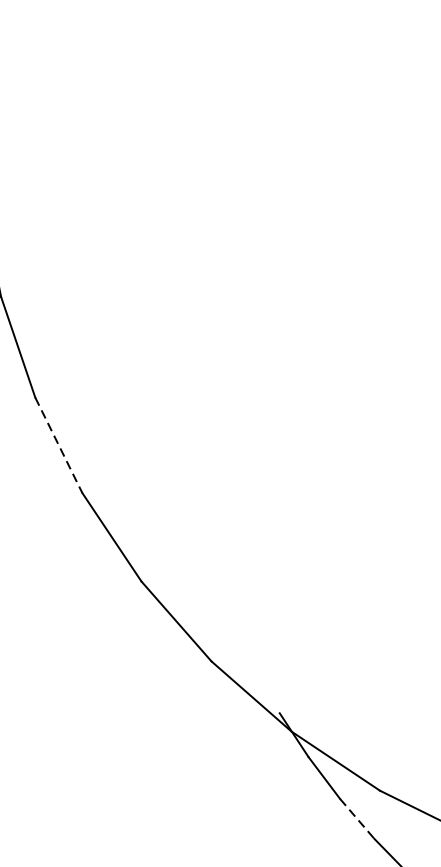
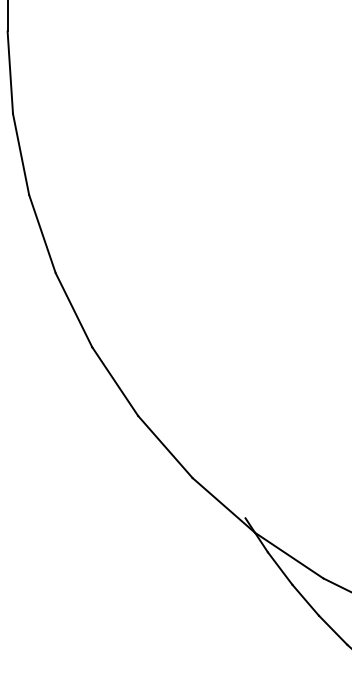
line: (59, 445) -> (74, 310), dashed -> solid
line: (358, 819) -> (306, 600), dashed -> solid

